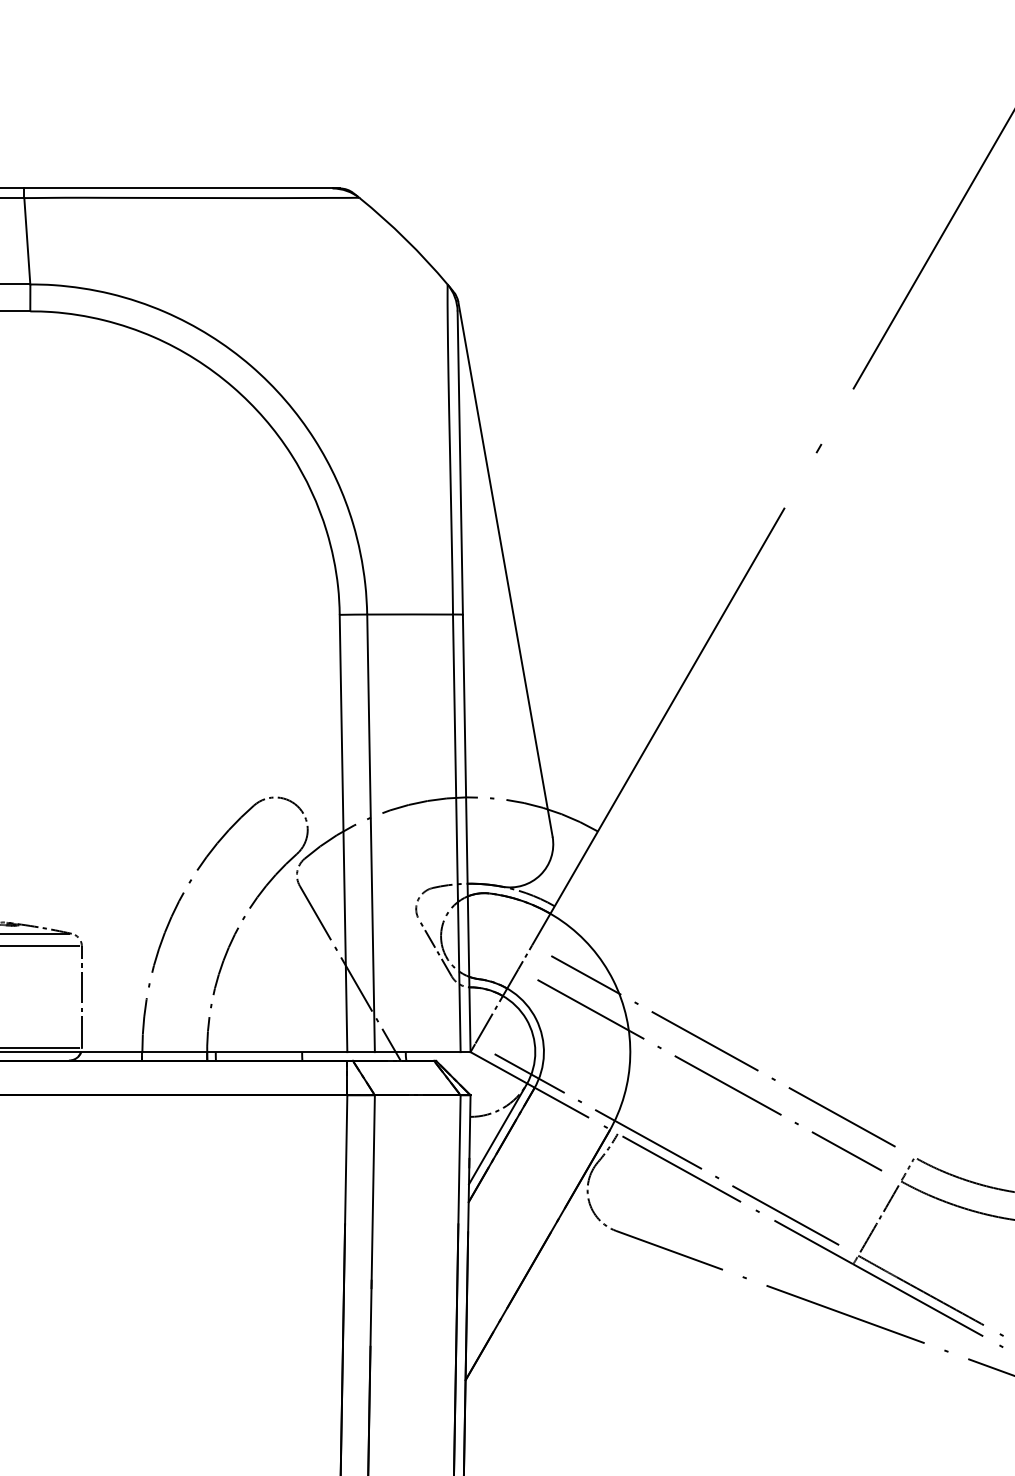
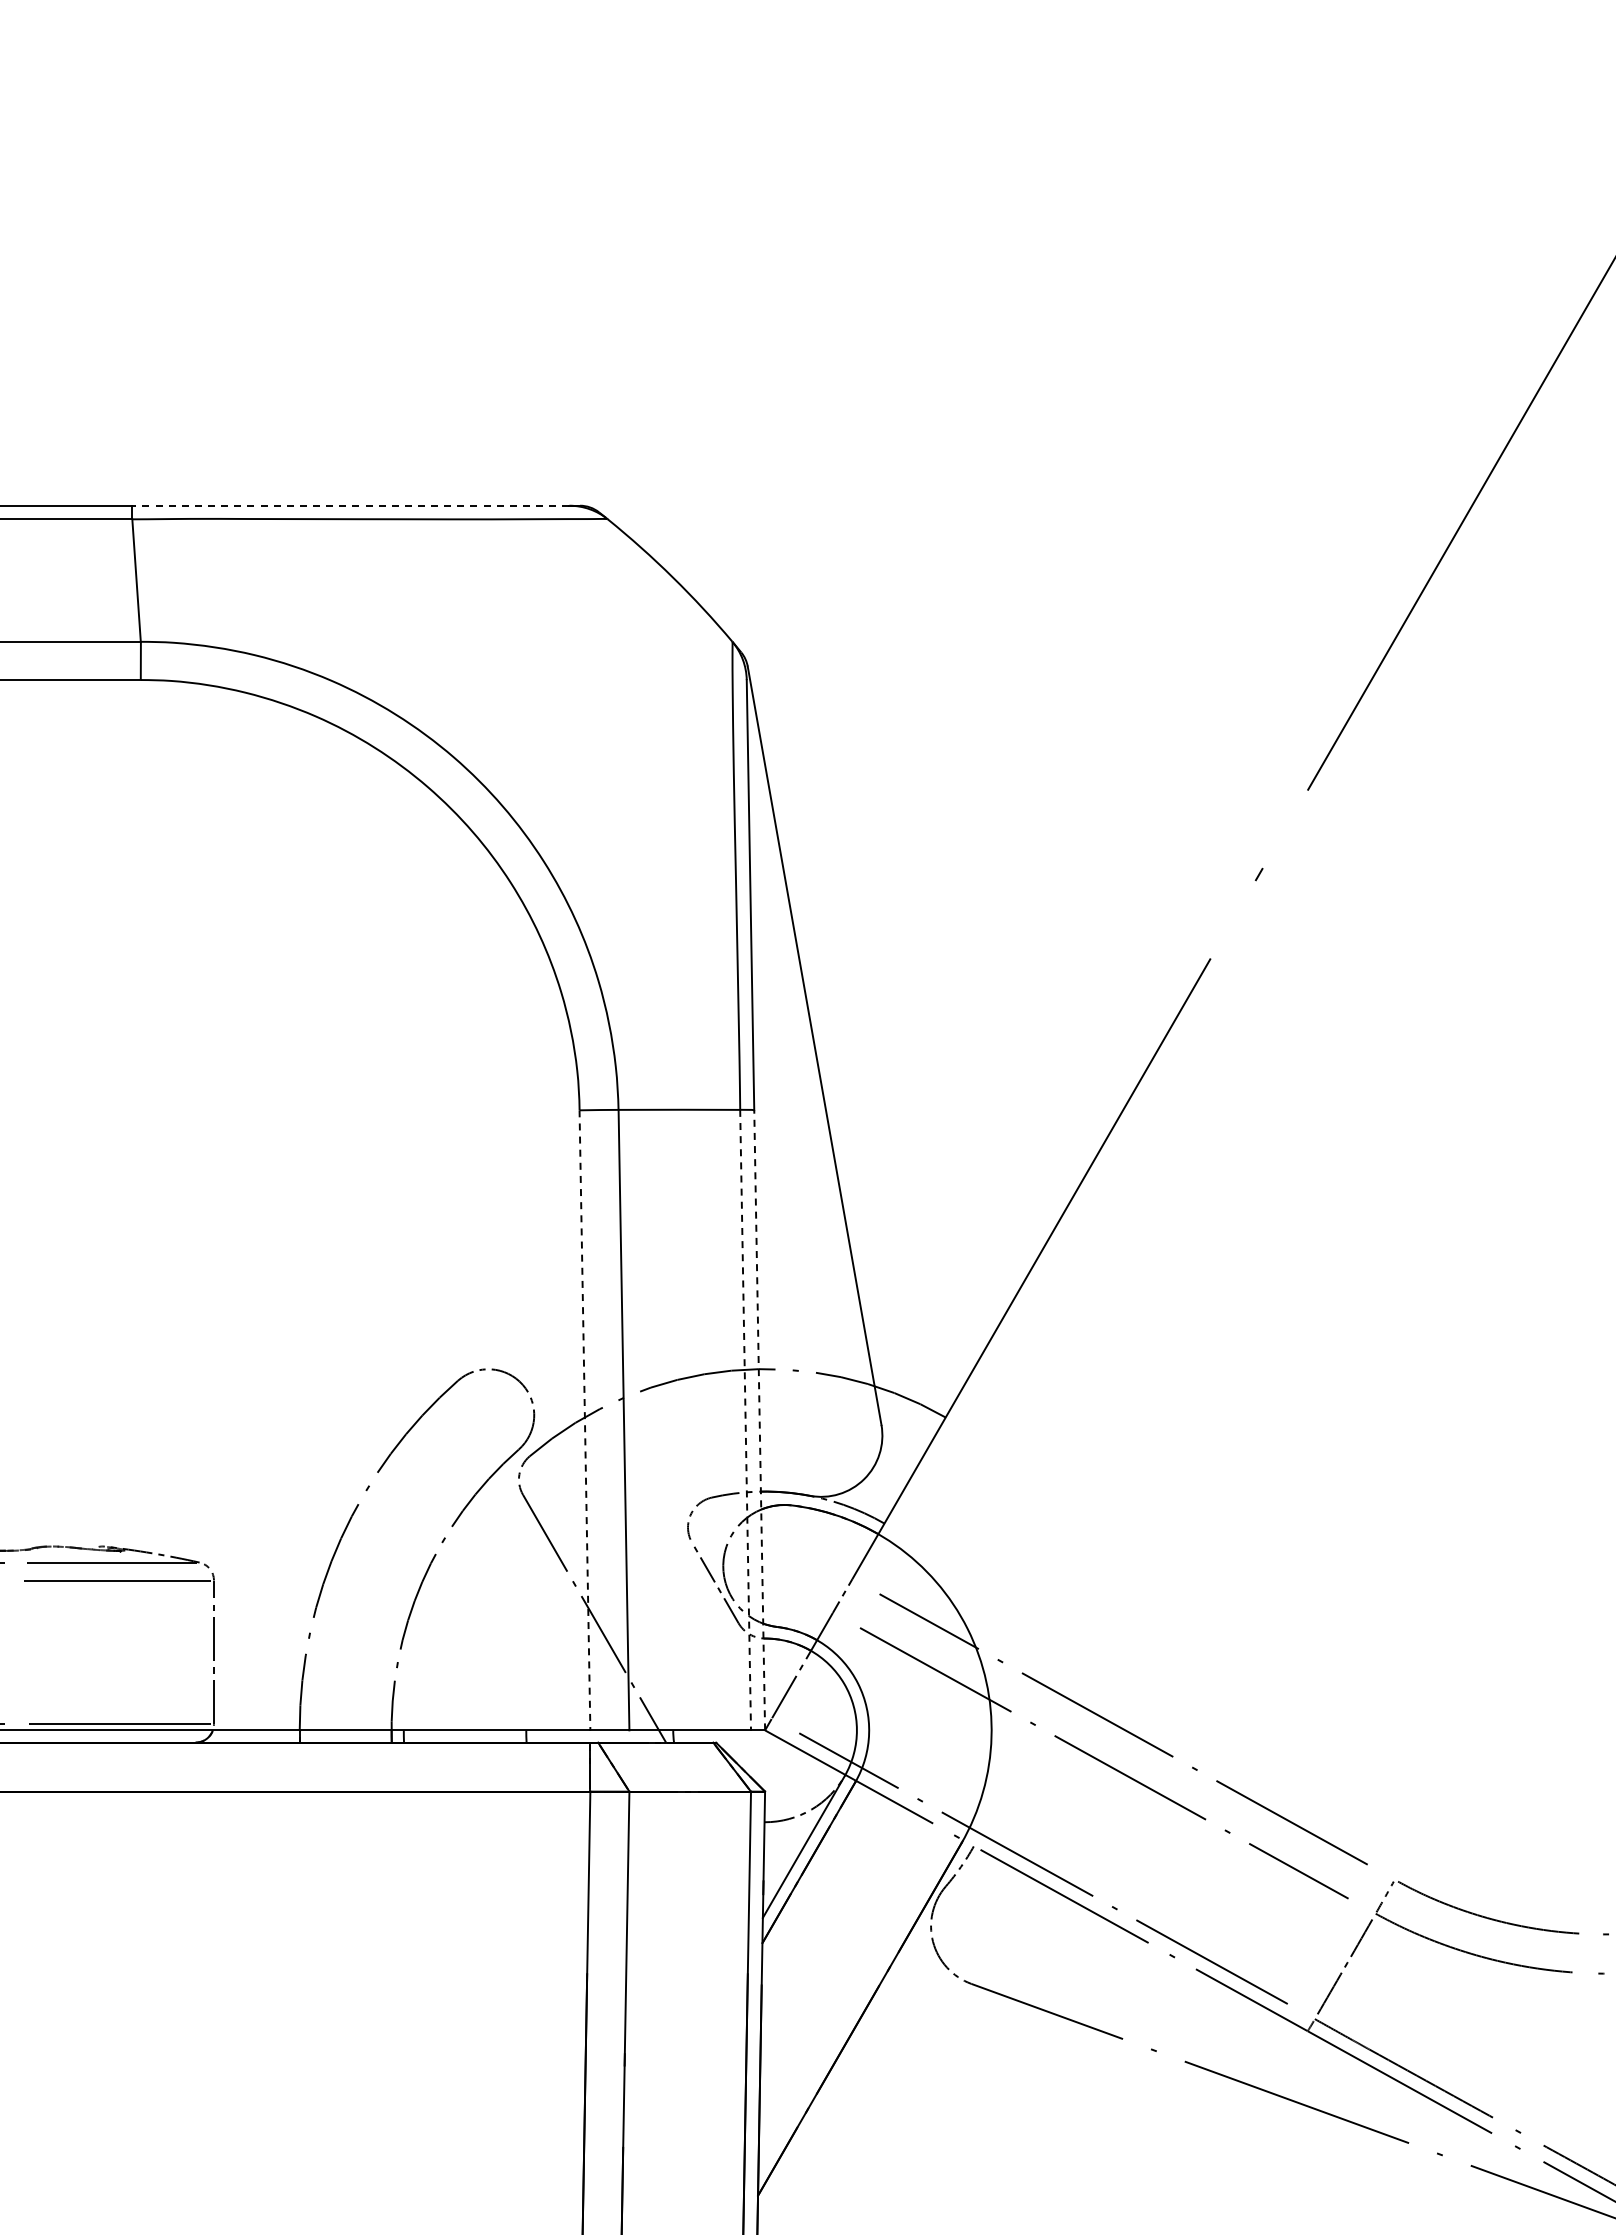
line: (178, 188) -> (350, 505), solid -> dashed
line: (466, 832) -> (759, 1419), solid -> dashed
line: (343, 833) -> (584, 1420), solid -> dashed
line: (456, 833) -> (745, 1420), solid -> dashed

